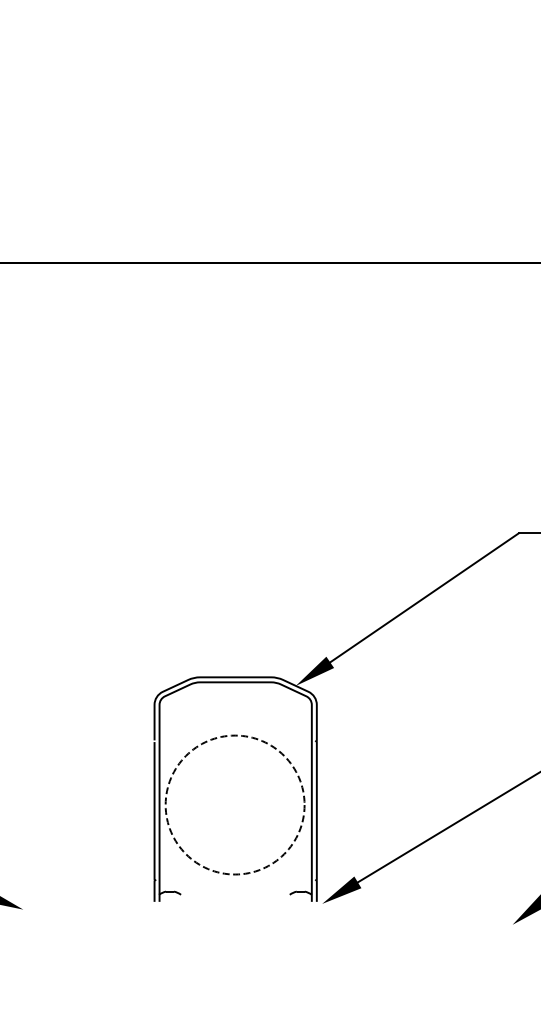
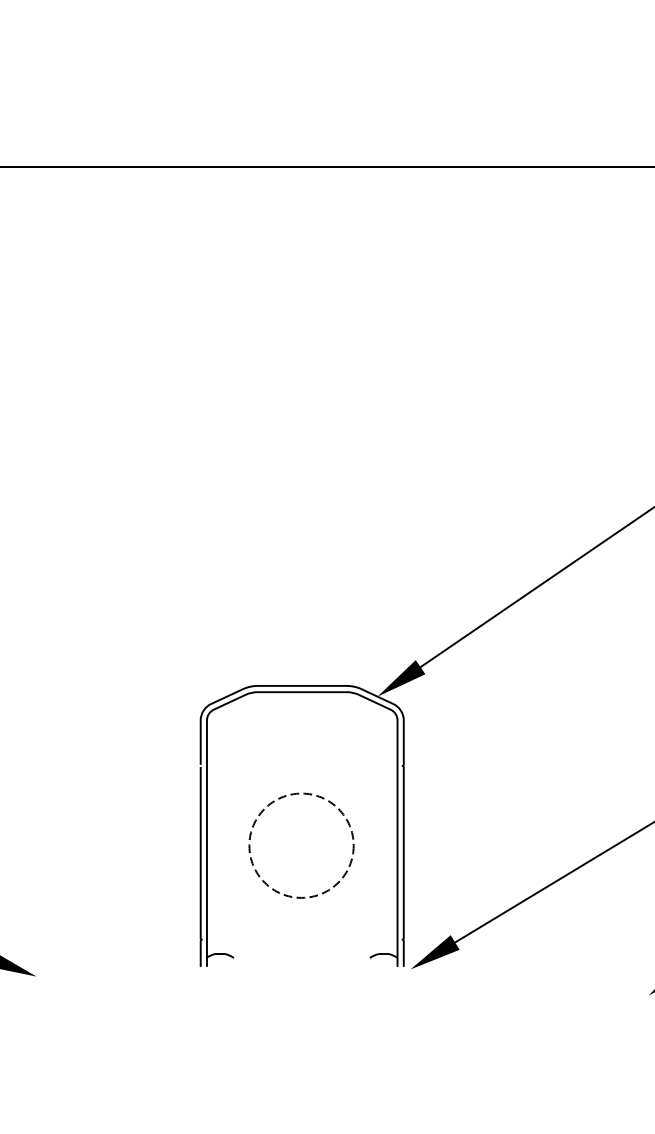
circle: (234, 804) -> (300, 845), size x0.6

